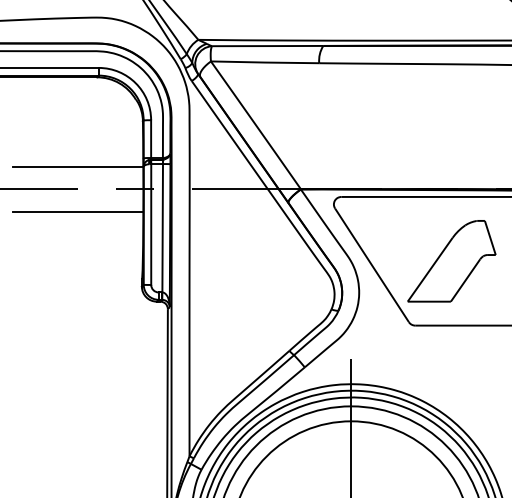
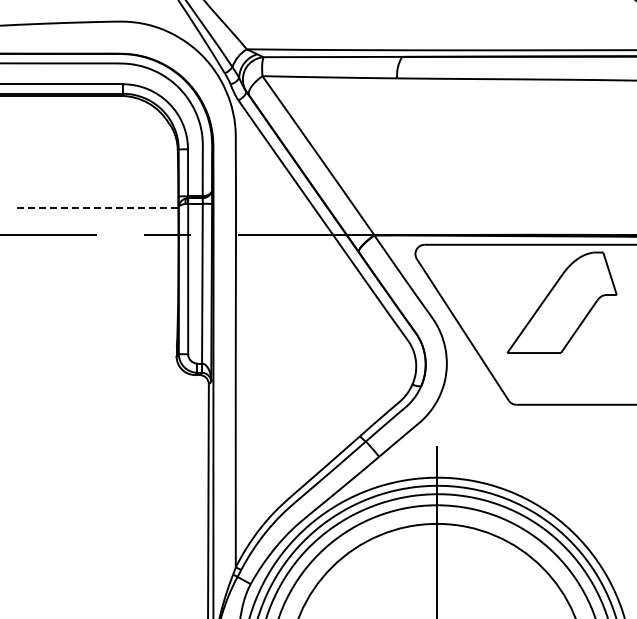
line: (77, 167) -> (96, 207), solid -> dashed
line: (77, 212) -> (96, 263), removed
part: (451, 261) -> (561, 302), moved

